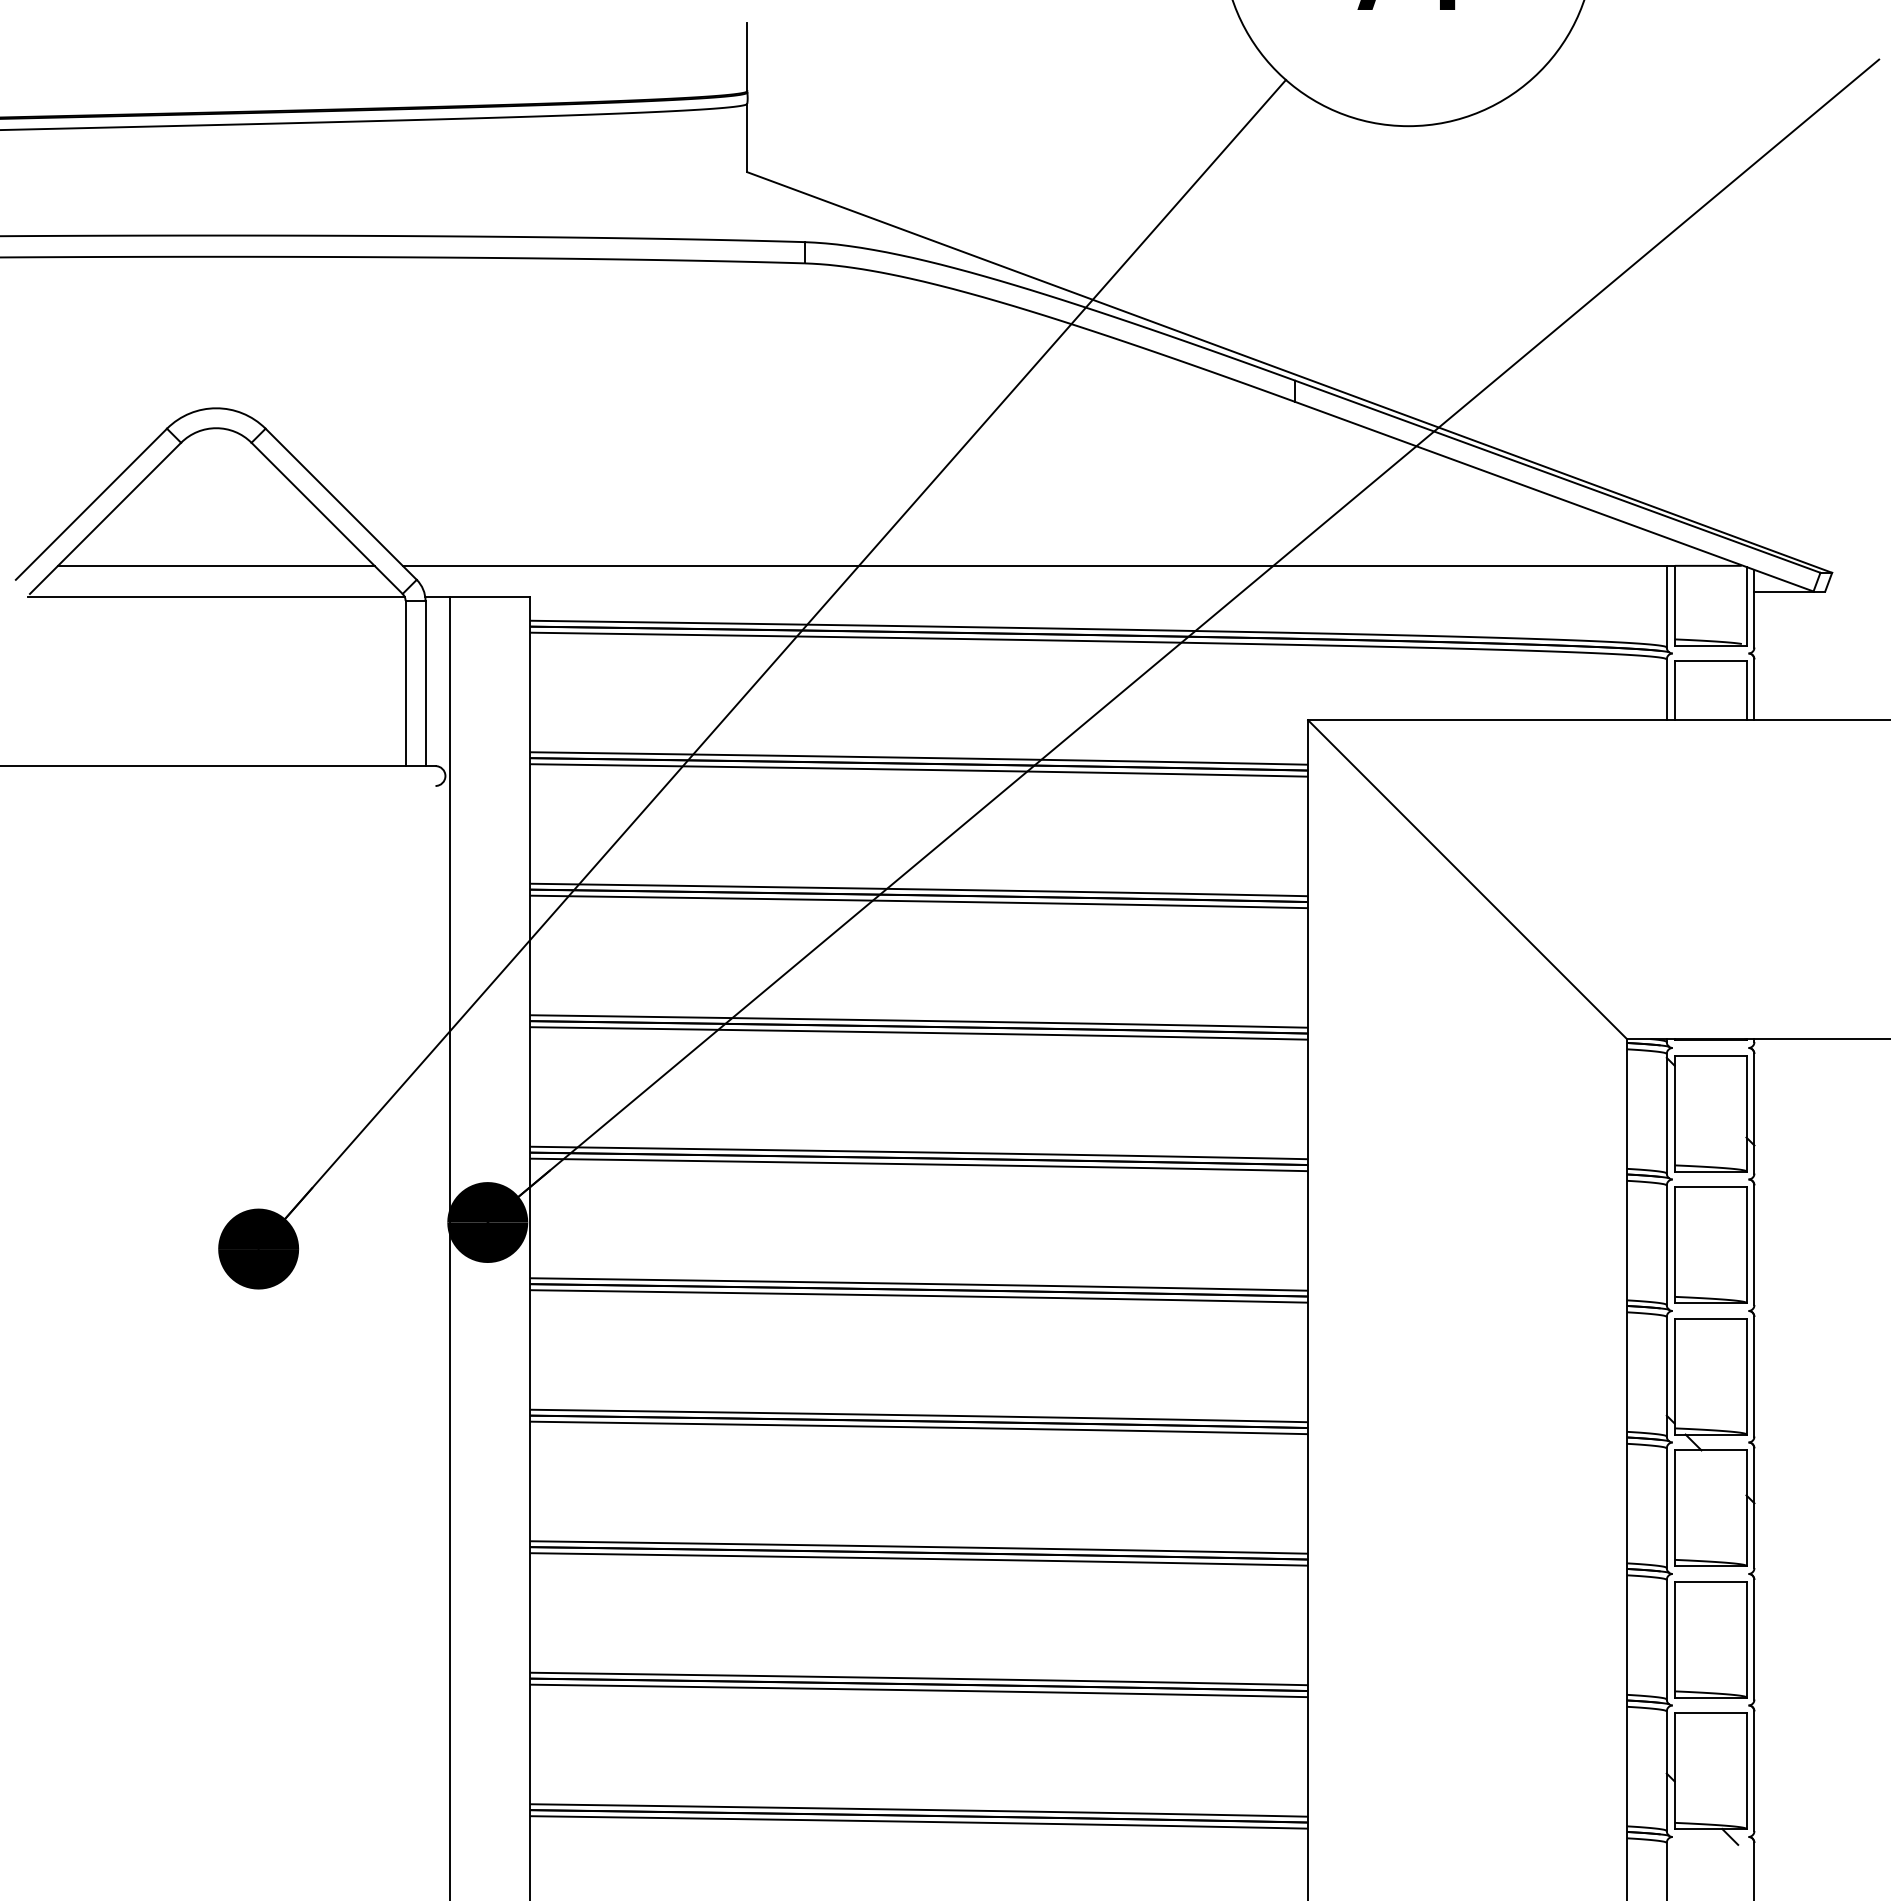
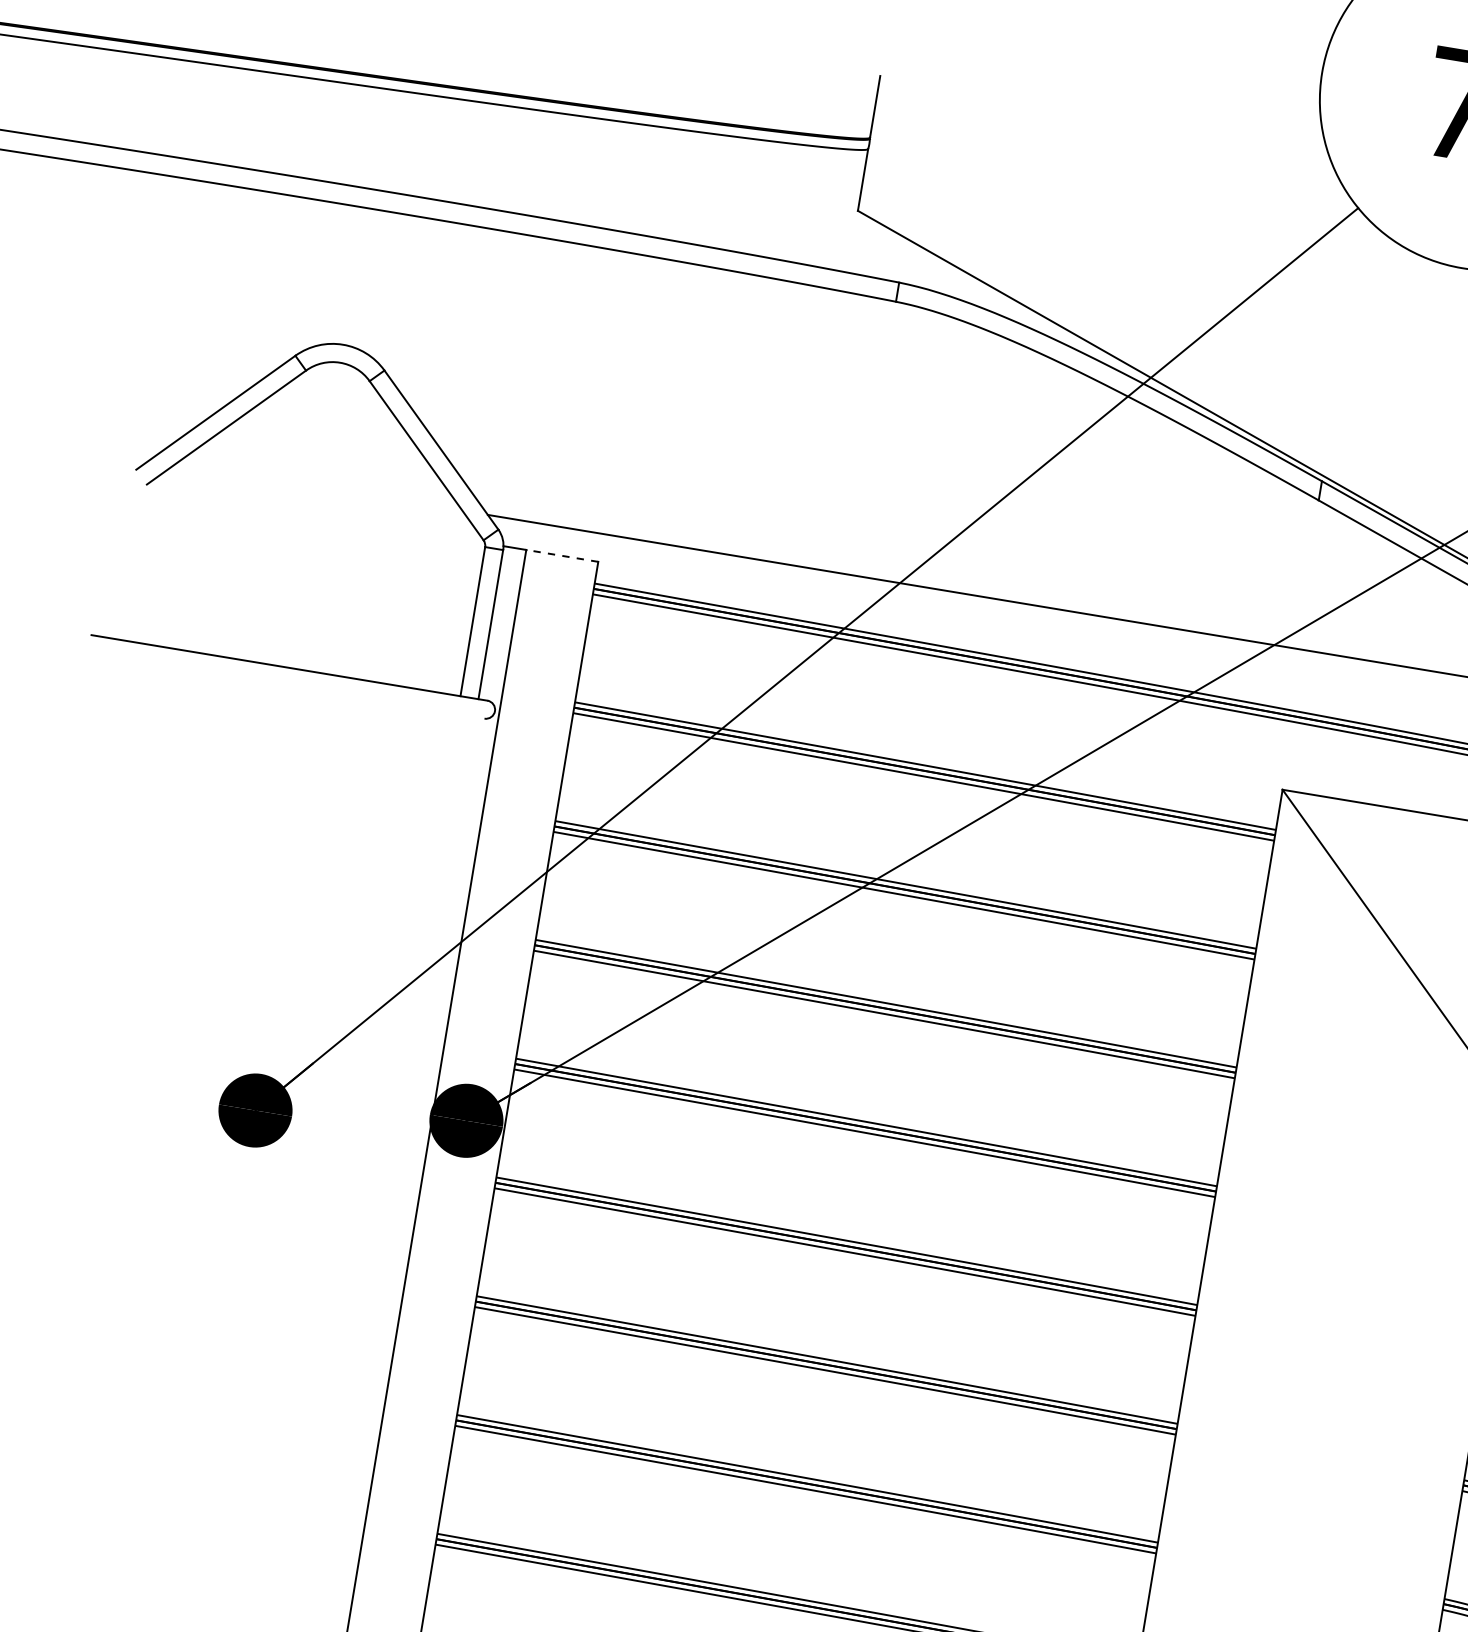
line: (216, 565) -> (319, 486), removed
line: (216, 596) -> (315, 514), removed
line: (490, 596) -> (562, 555), solid -> dashed

